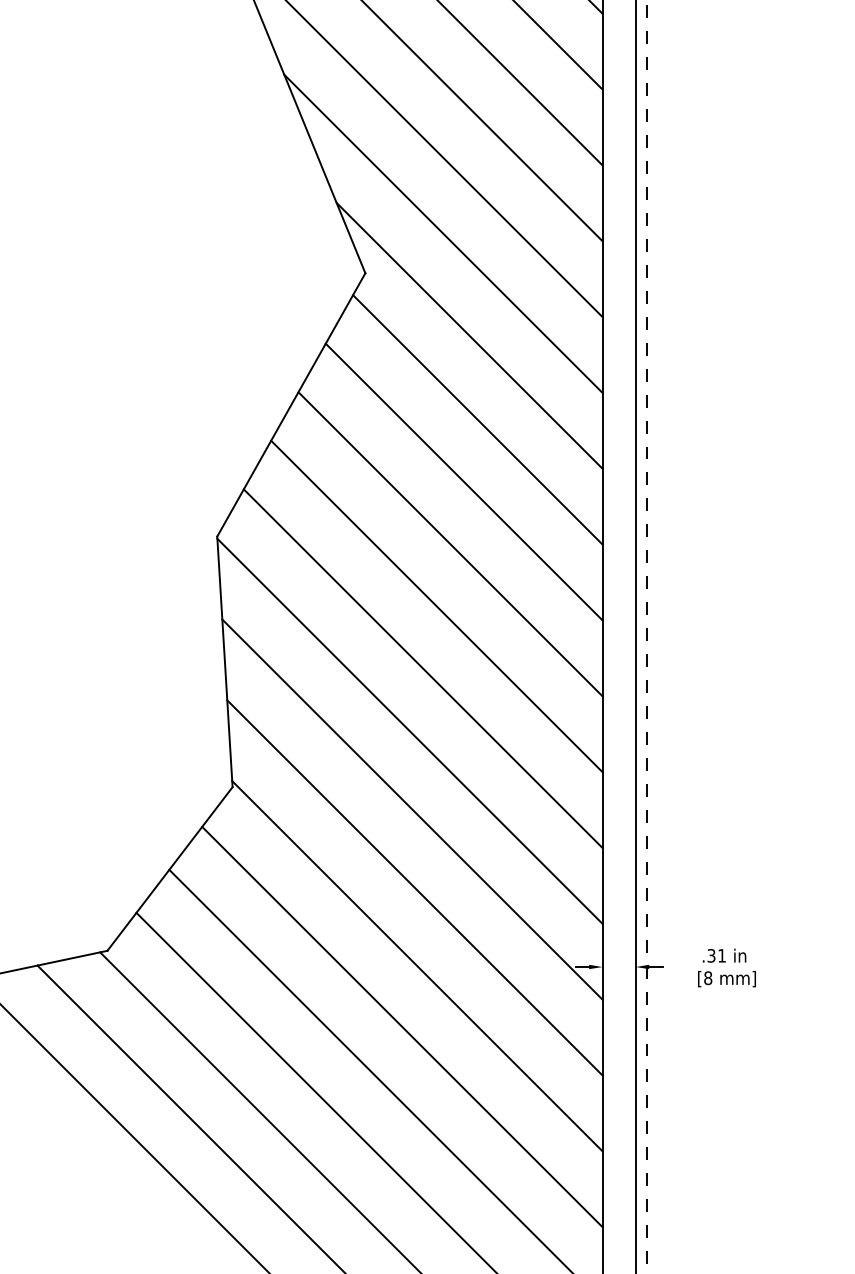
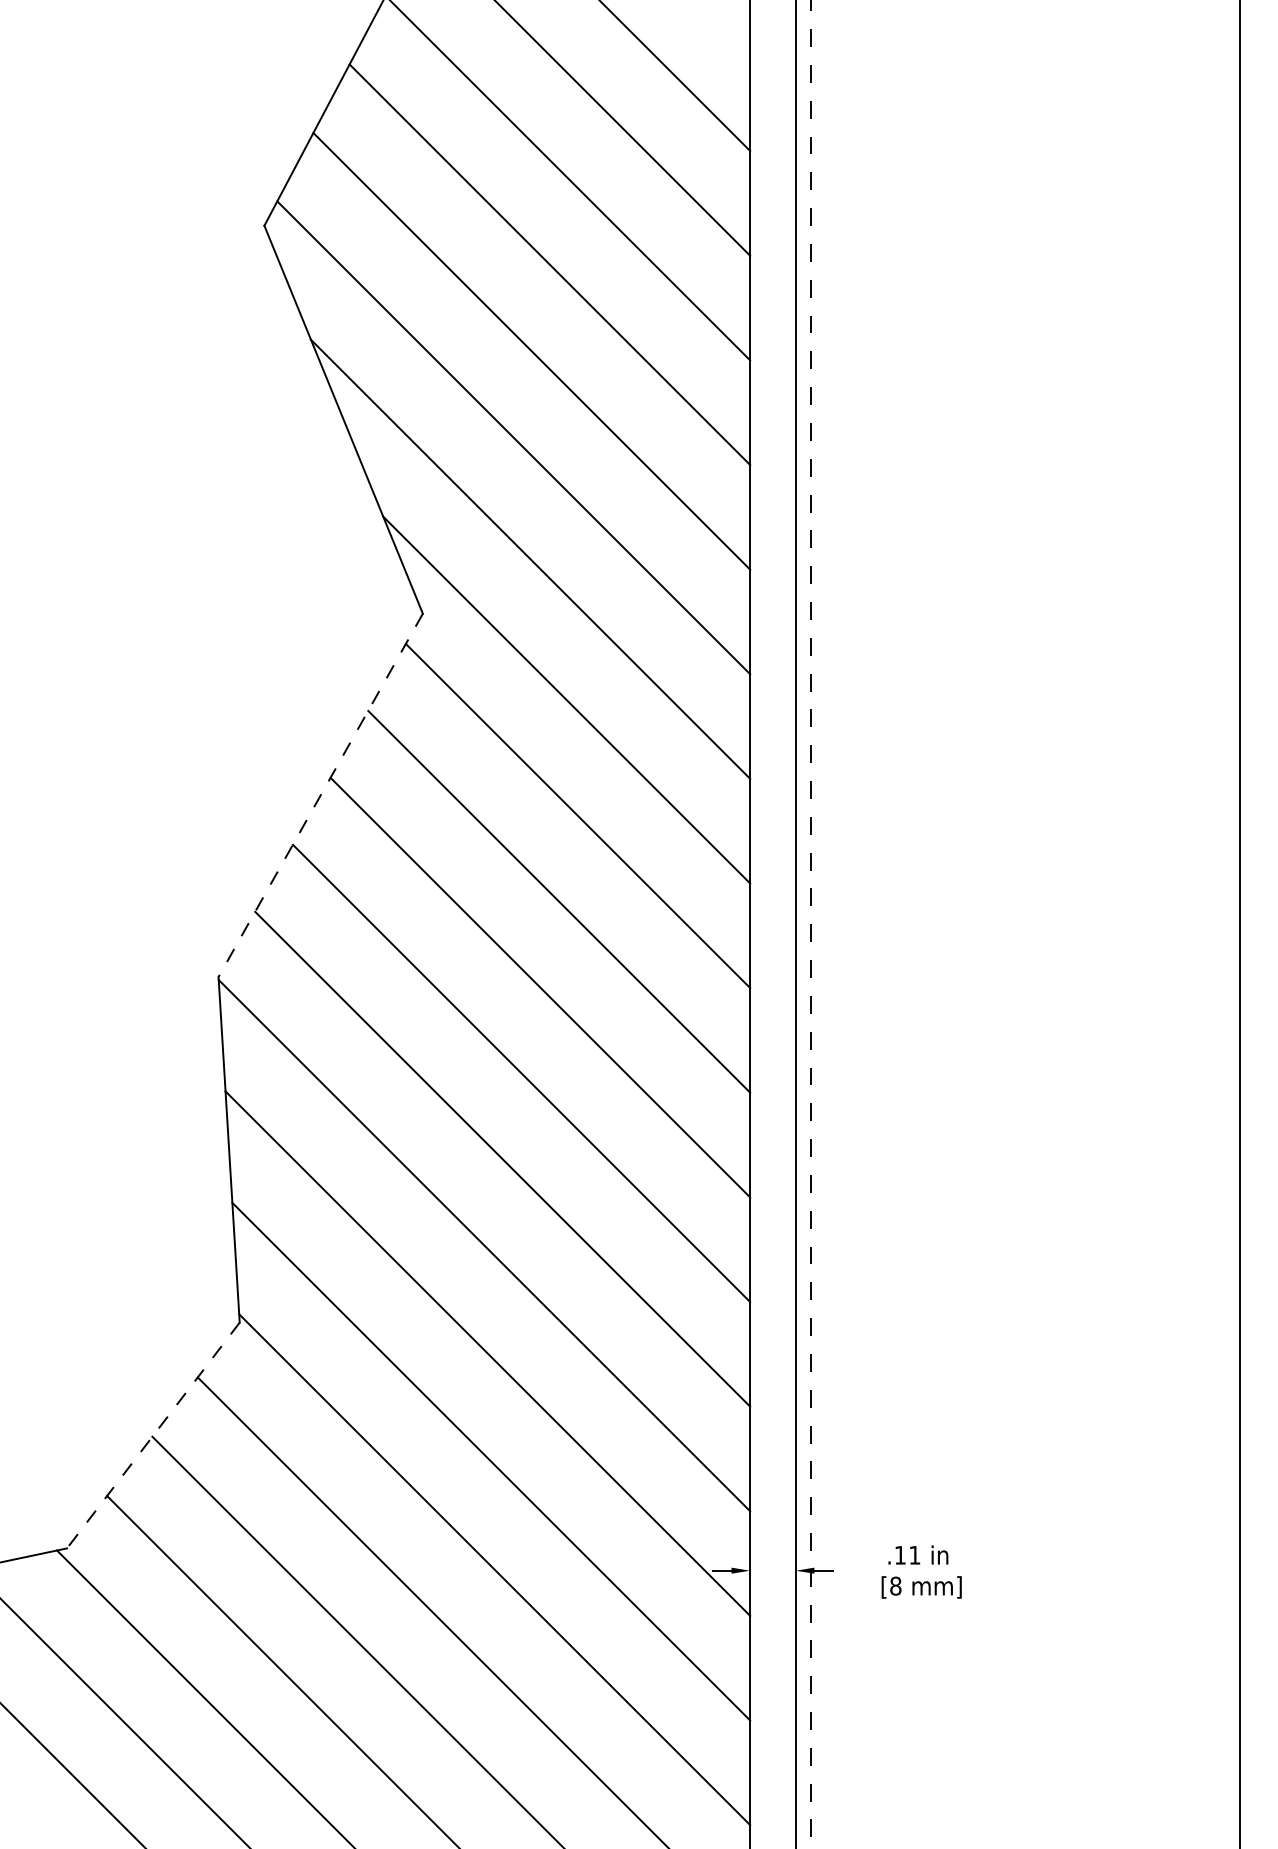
line: (291, 405) -> (320, 795), solid -> dashed
line: (170, 868) -> (153, 1435), solid -> dashed
text: (711, 955) -> (900, 1554), .31 -> .11

